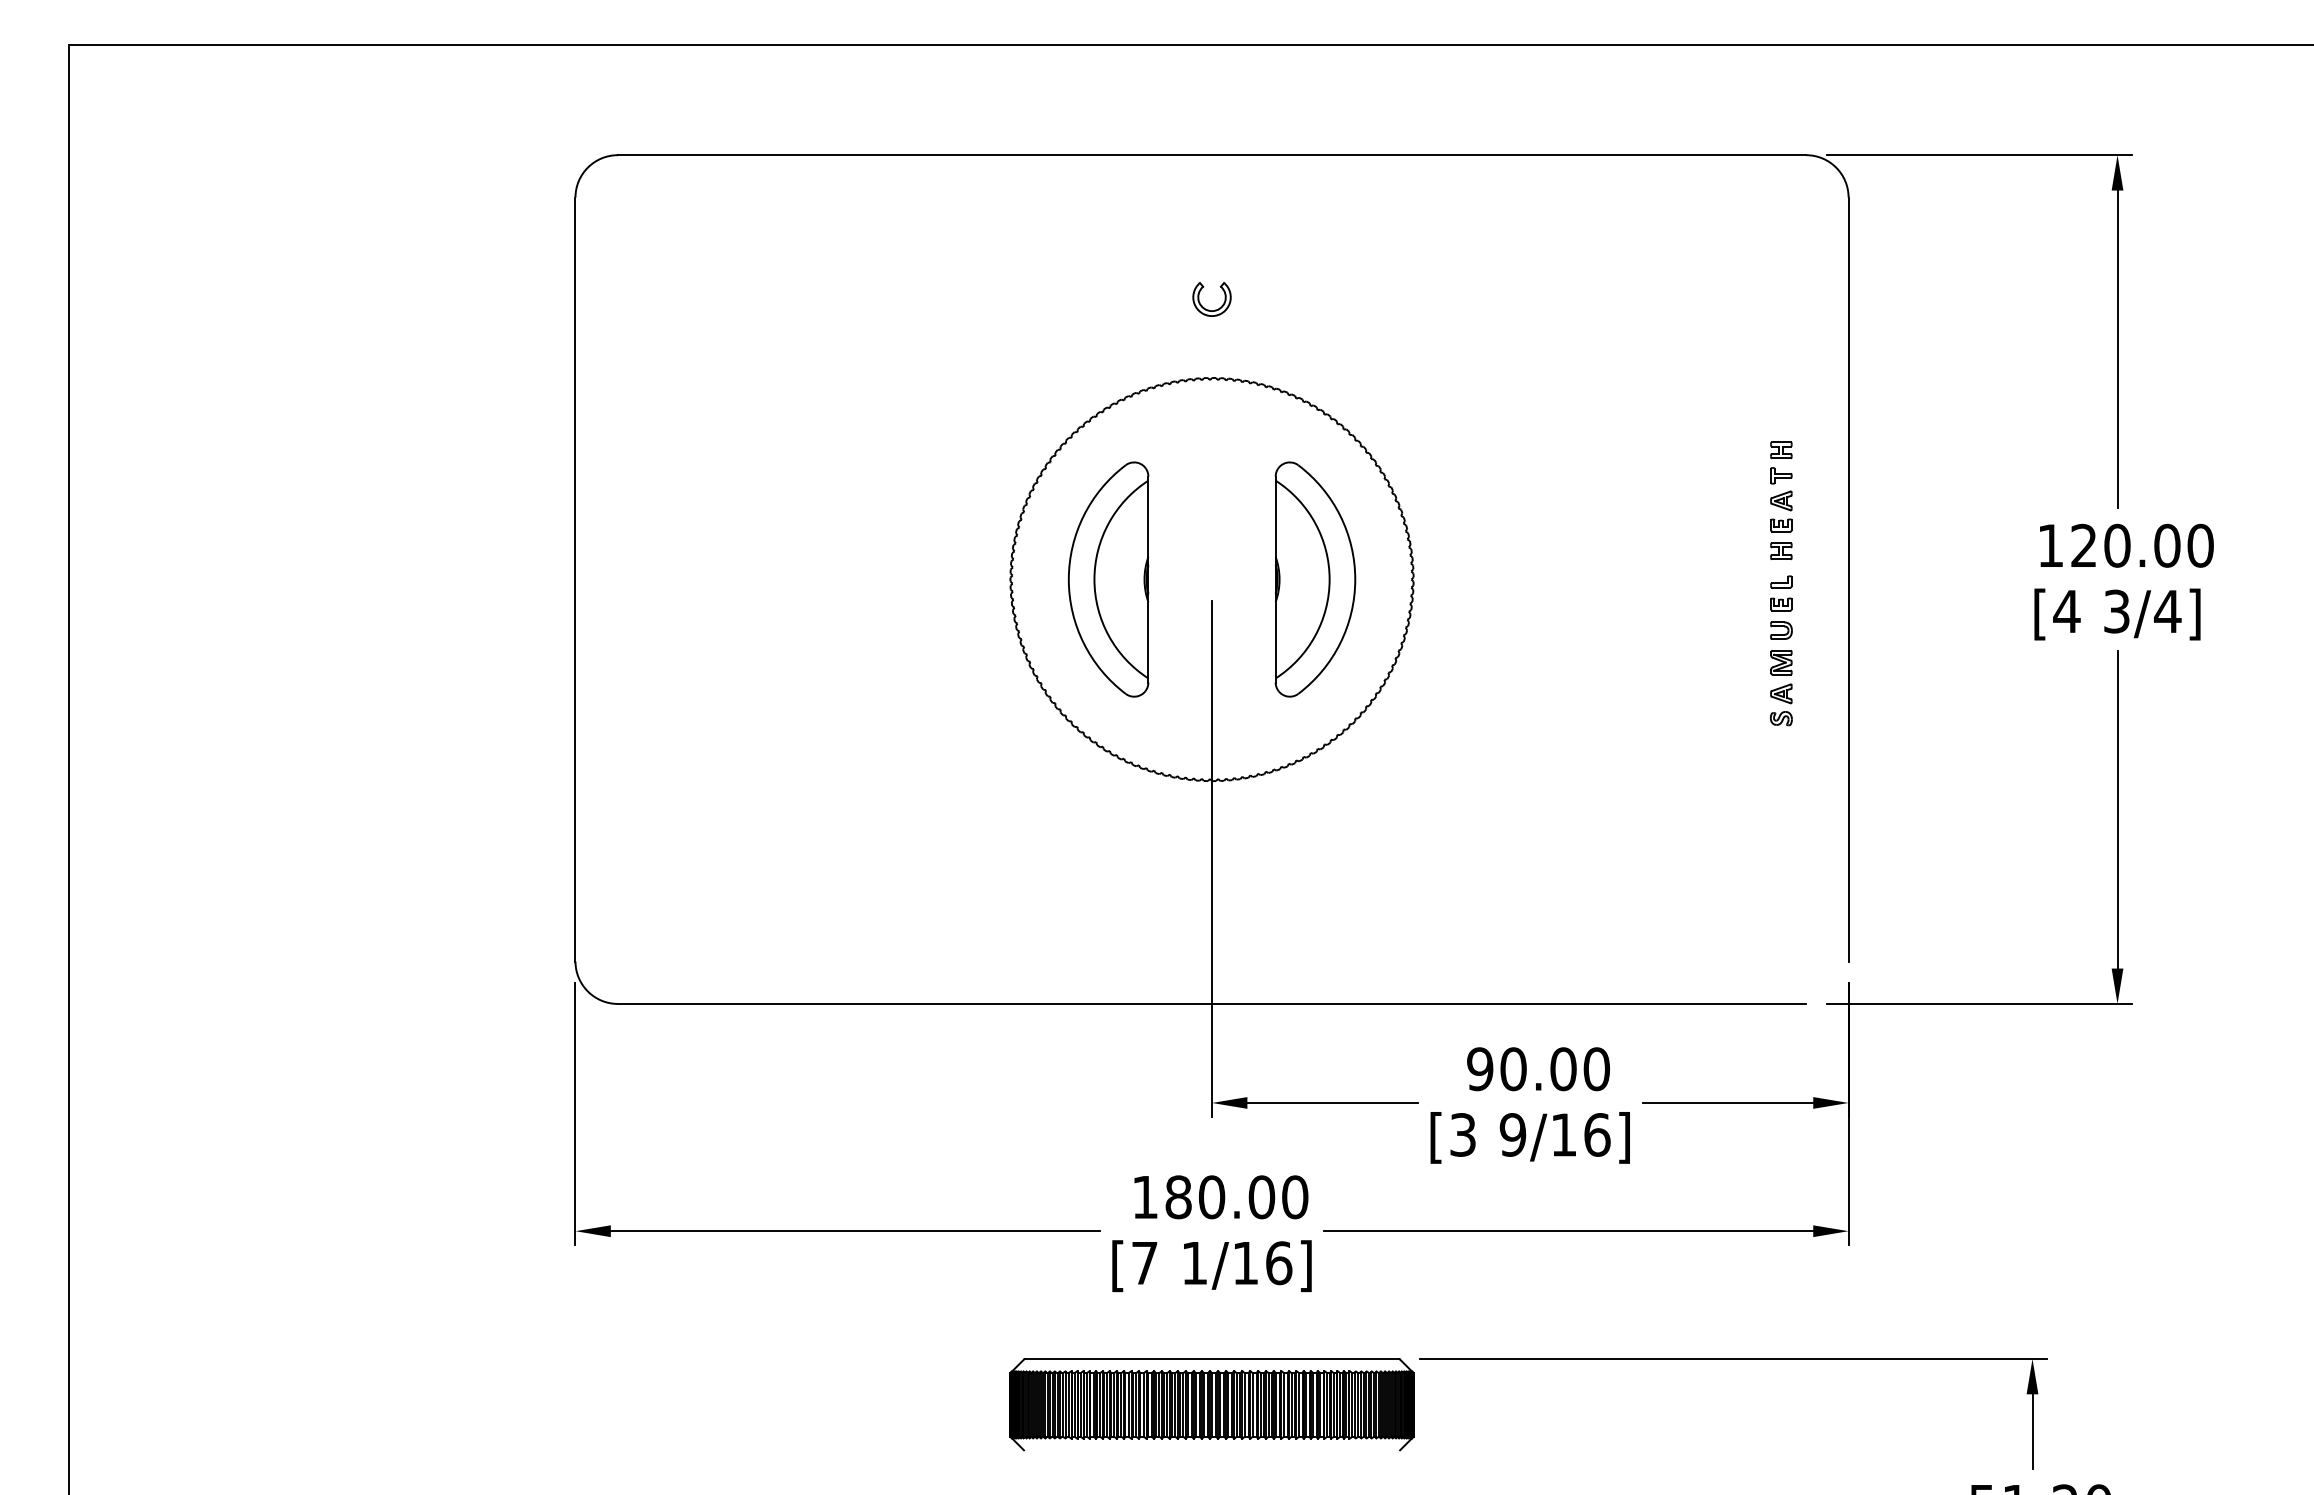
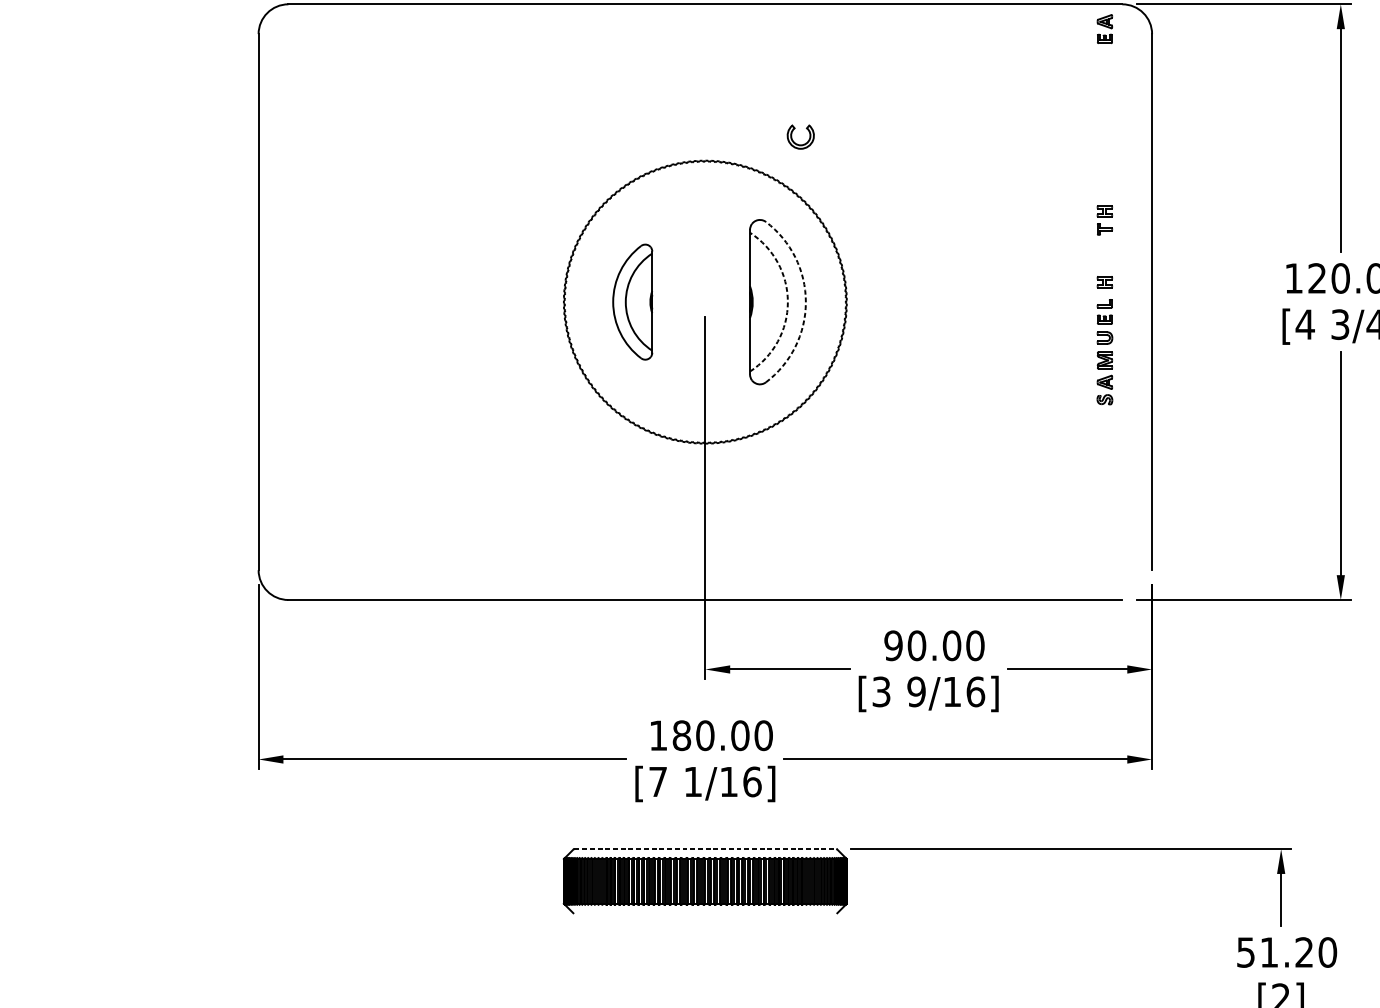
part: (1208, 309) -> (798, 144), moved
part: (1781, 511) -> (1105, 29), moved
part: (1108, 579) -> (632, 302), size x0.7
arc: (1329, 579) -> (787, 302), solid -> dashed
arc: (1355, 579) -> (806, 302), solid -> dashed
line: (1212, 1358) -> (705, 848), solid -> dashed

